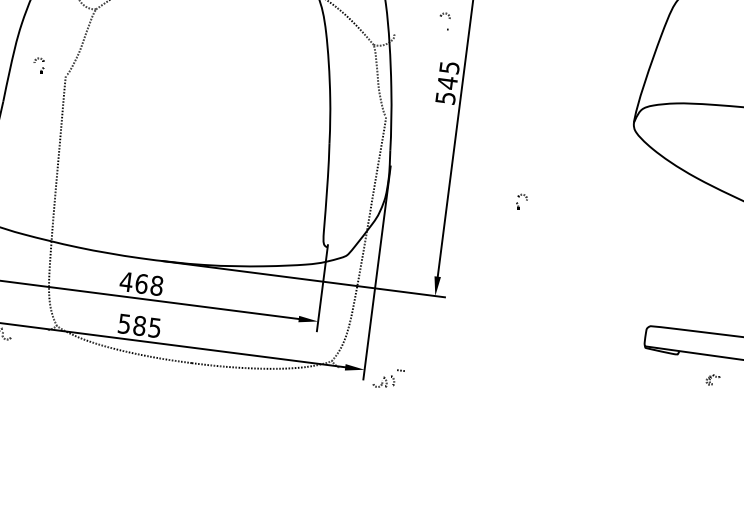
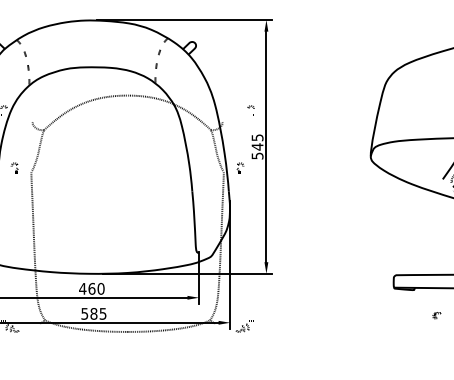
part: (521, 201) -> (240, 167), moved
text: (155, 285) -> (100, 288), 468 -> 460
part: (712, 380) -> (436, 315), moved

